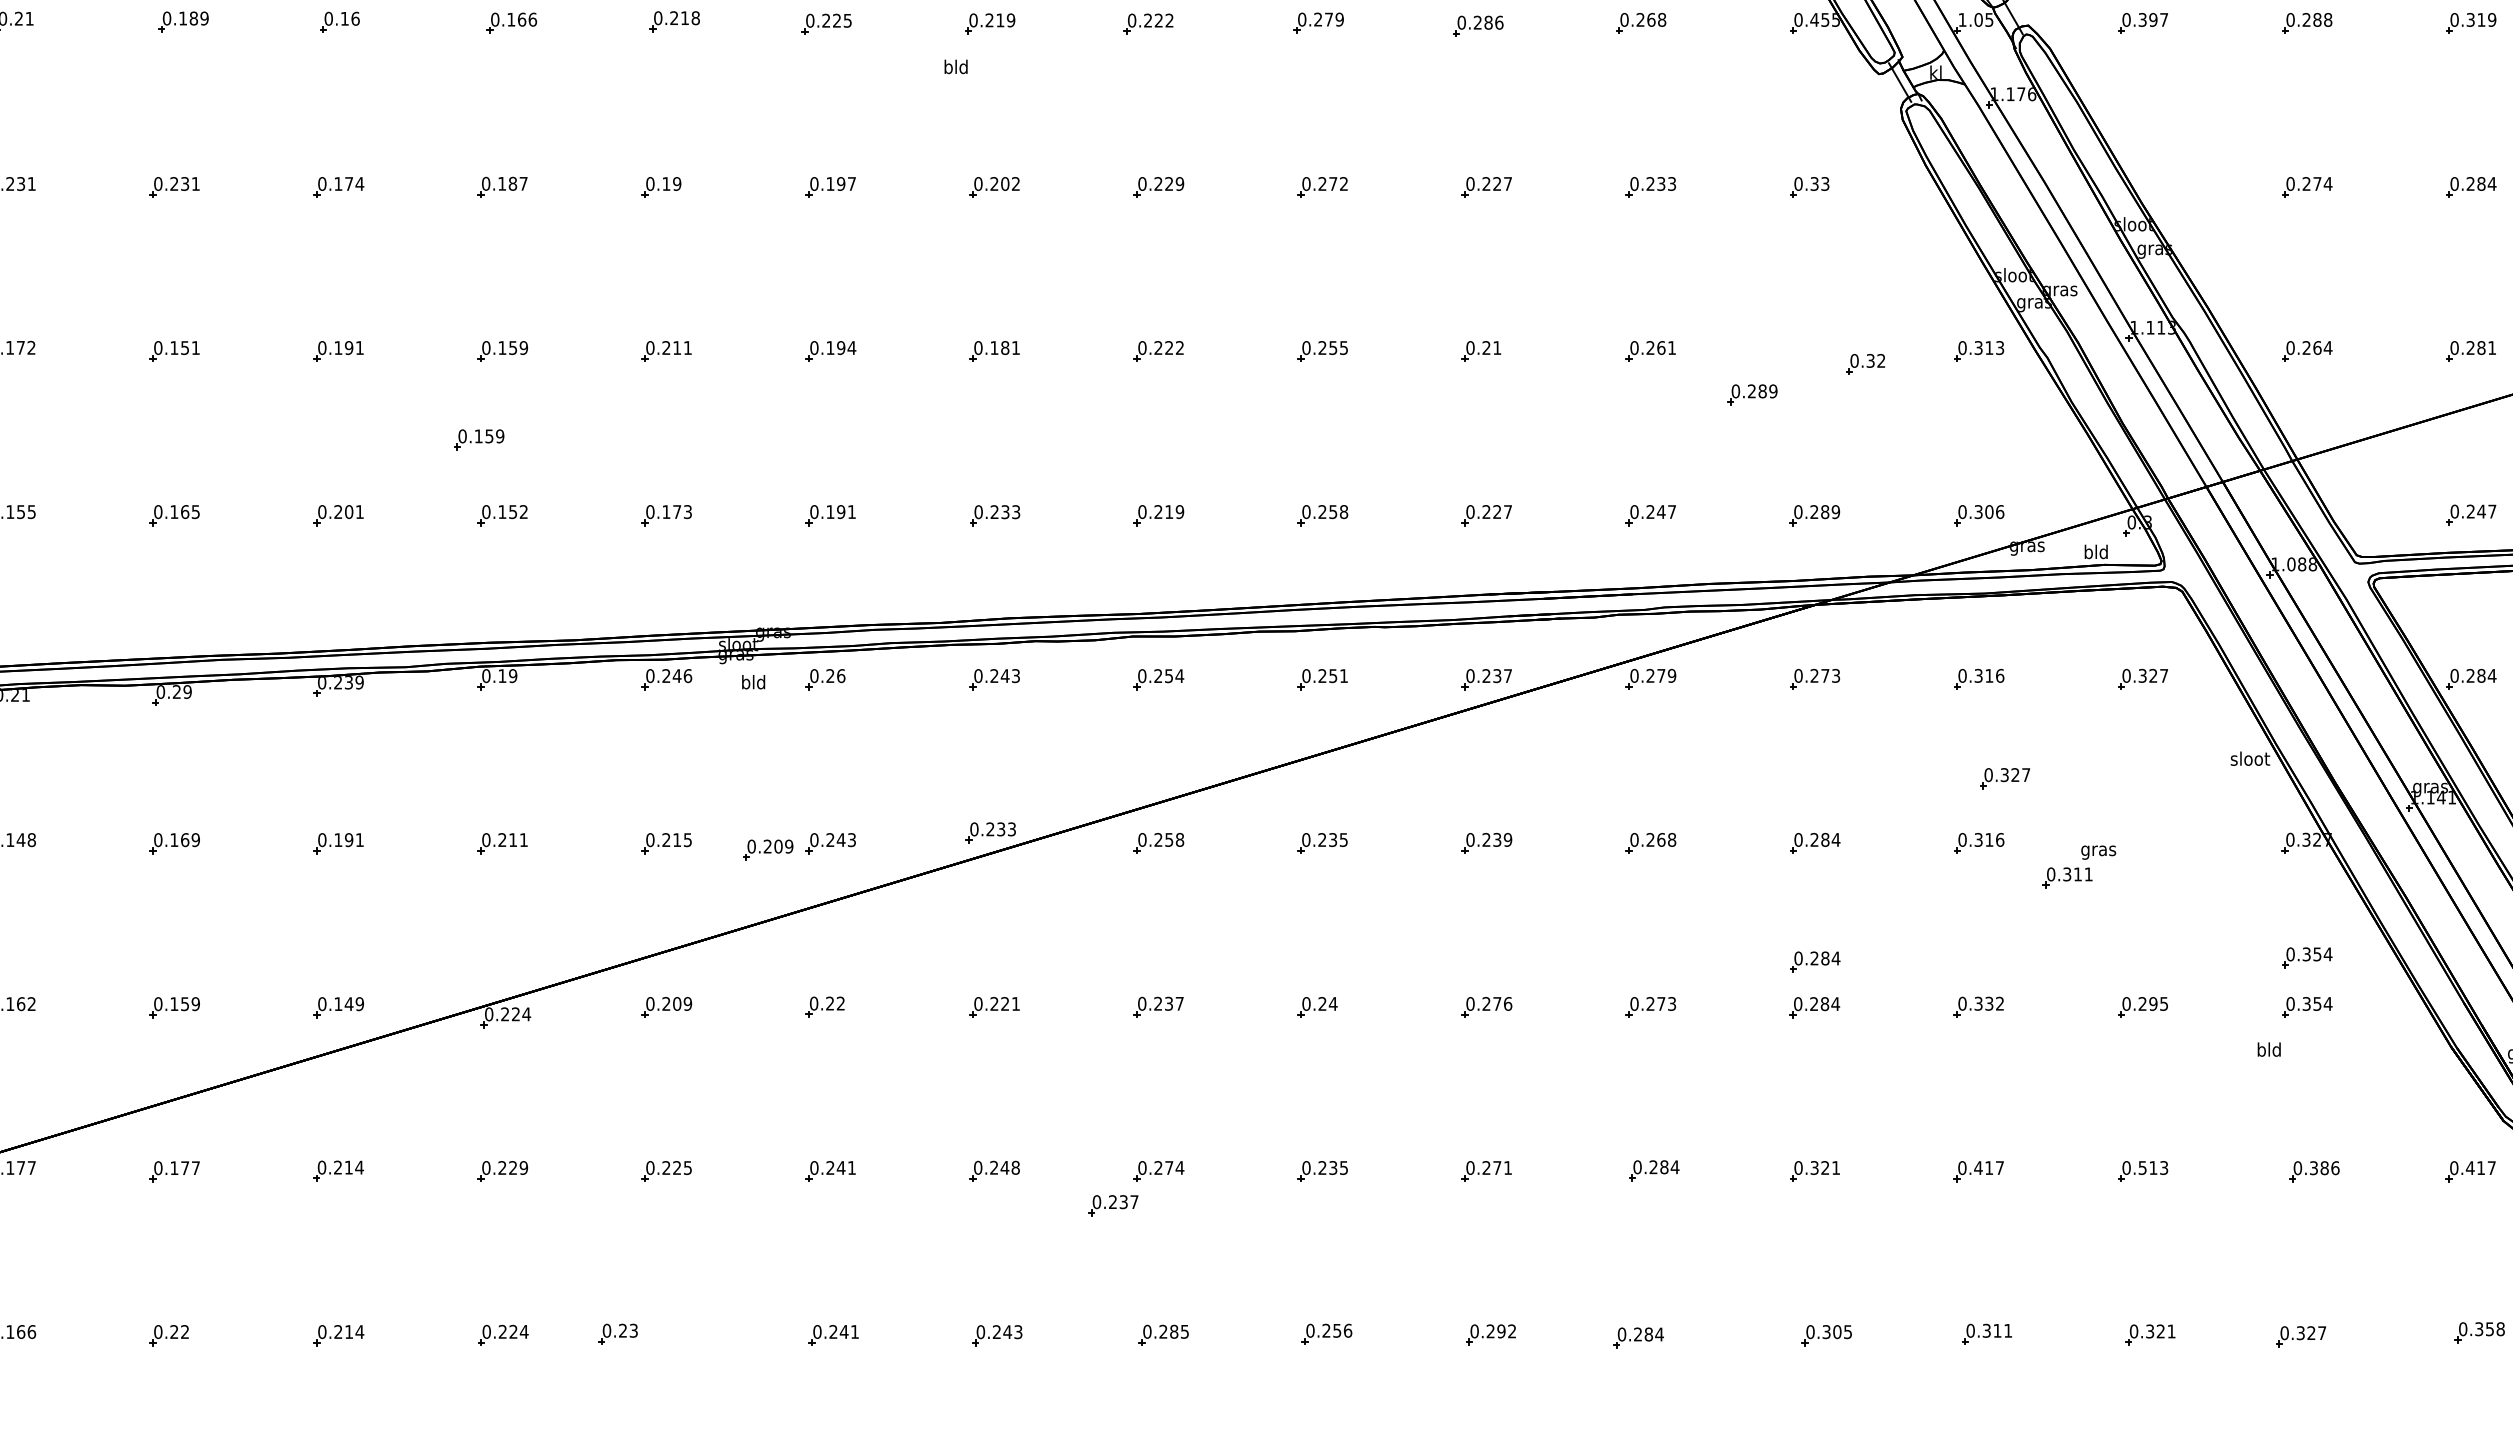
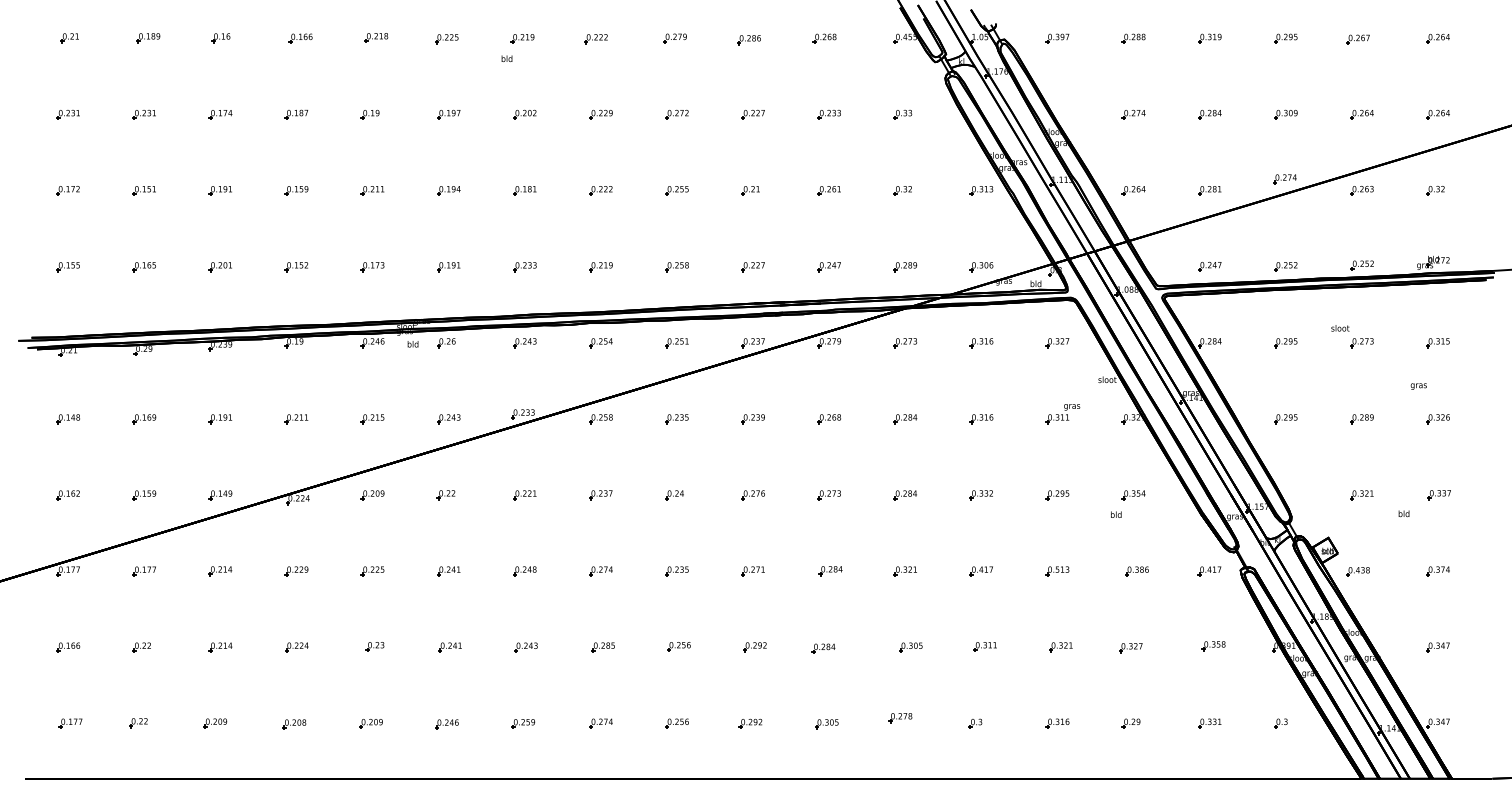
part: (1864, 363) -> (902, 190), moved
part: (1752, 396) -> (876, 211), removed
part: (478, 439) -> (285, 231), removed
part: (2004, 779) -> (993, 389), removed
part: (767, 850) -> (419, 422), removed
part: (2077, 868) -> (1062, 414), moved
part: (2306, 958) -> (1133, 472), removed
part: (1814, 962) -> (905, 474), removed
part: (1112, 1206) -> (579, 587), removed
part: (616, 1333) -> (374, 646), moved

